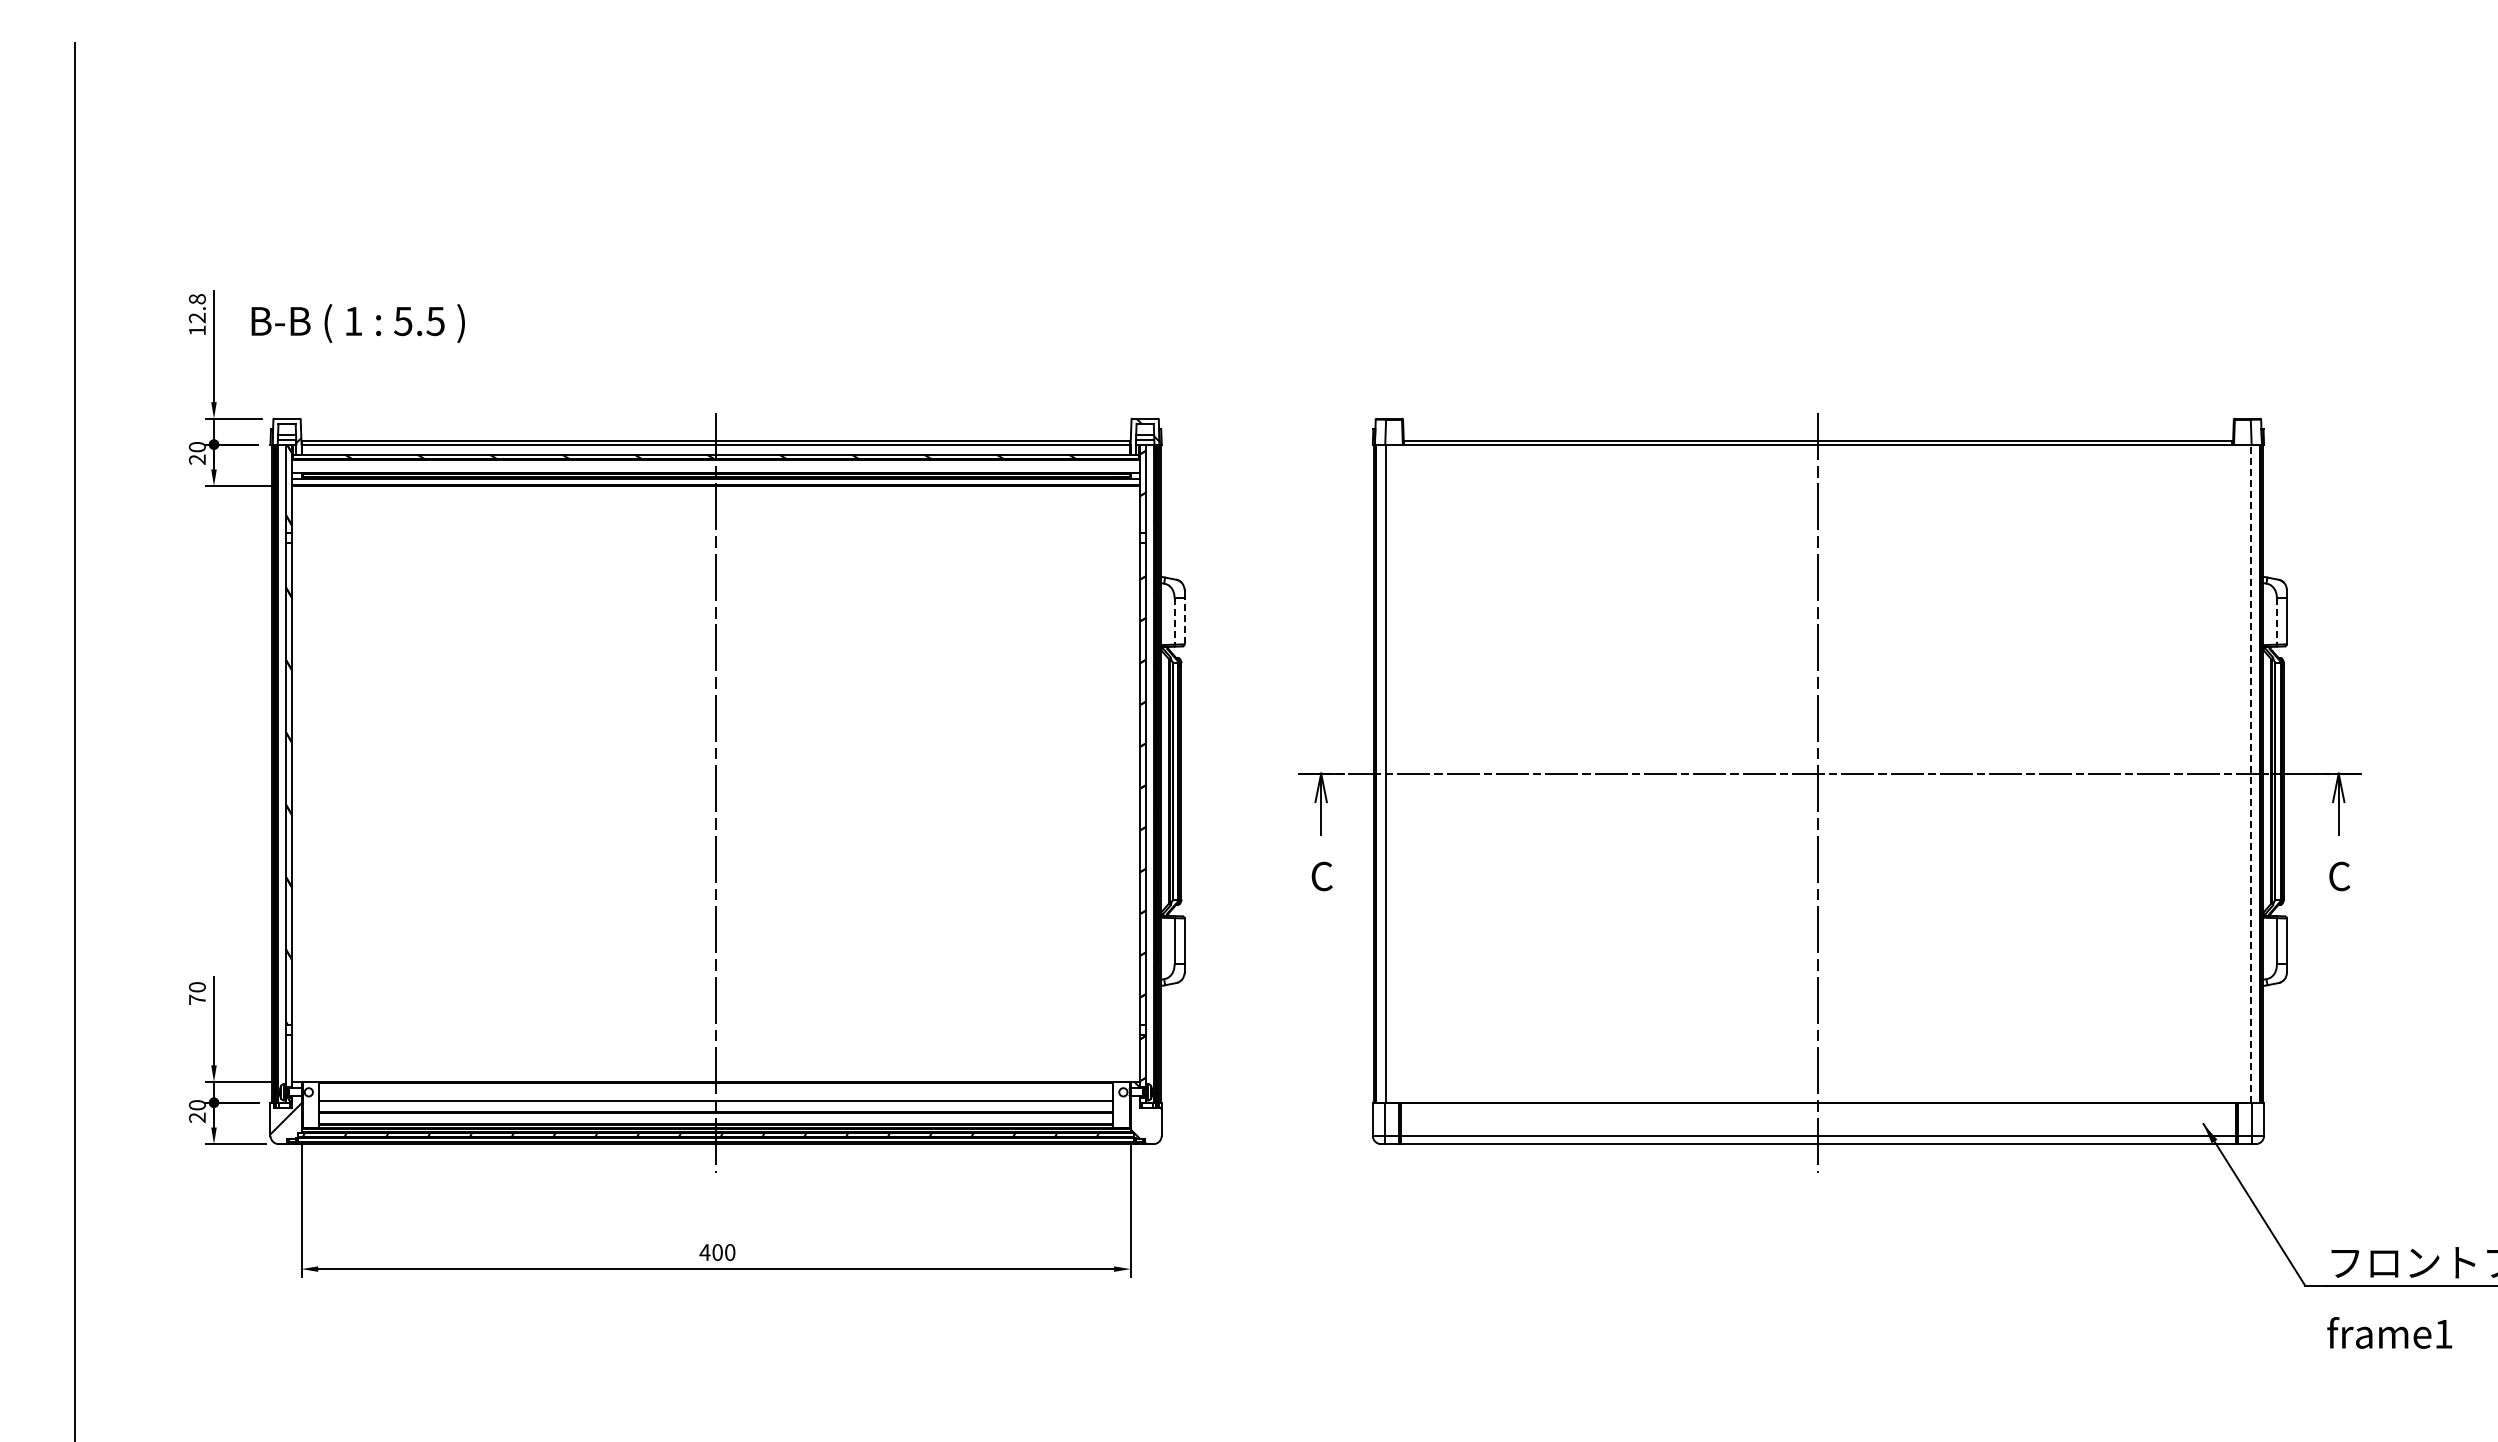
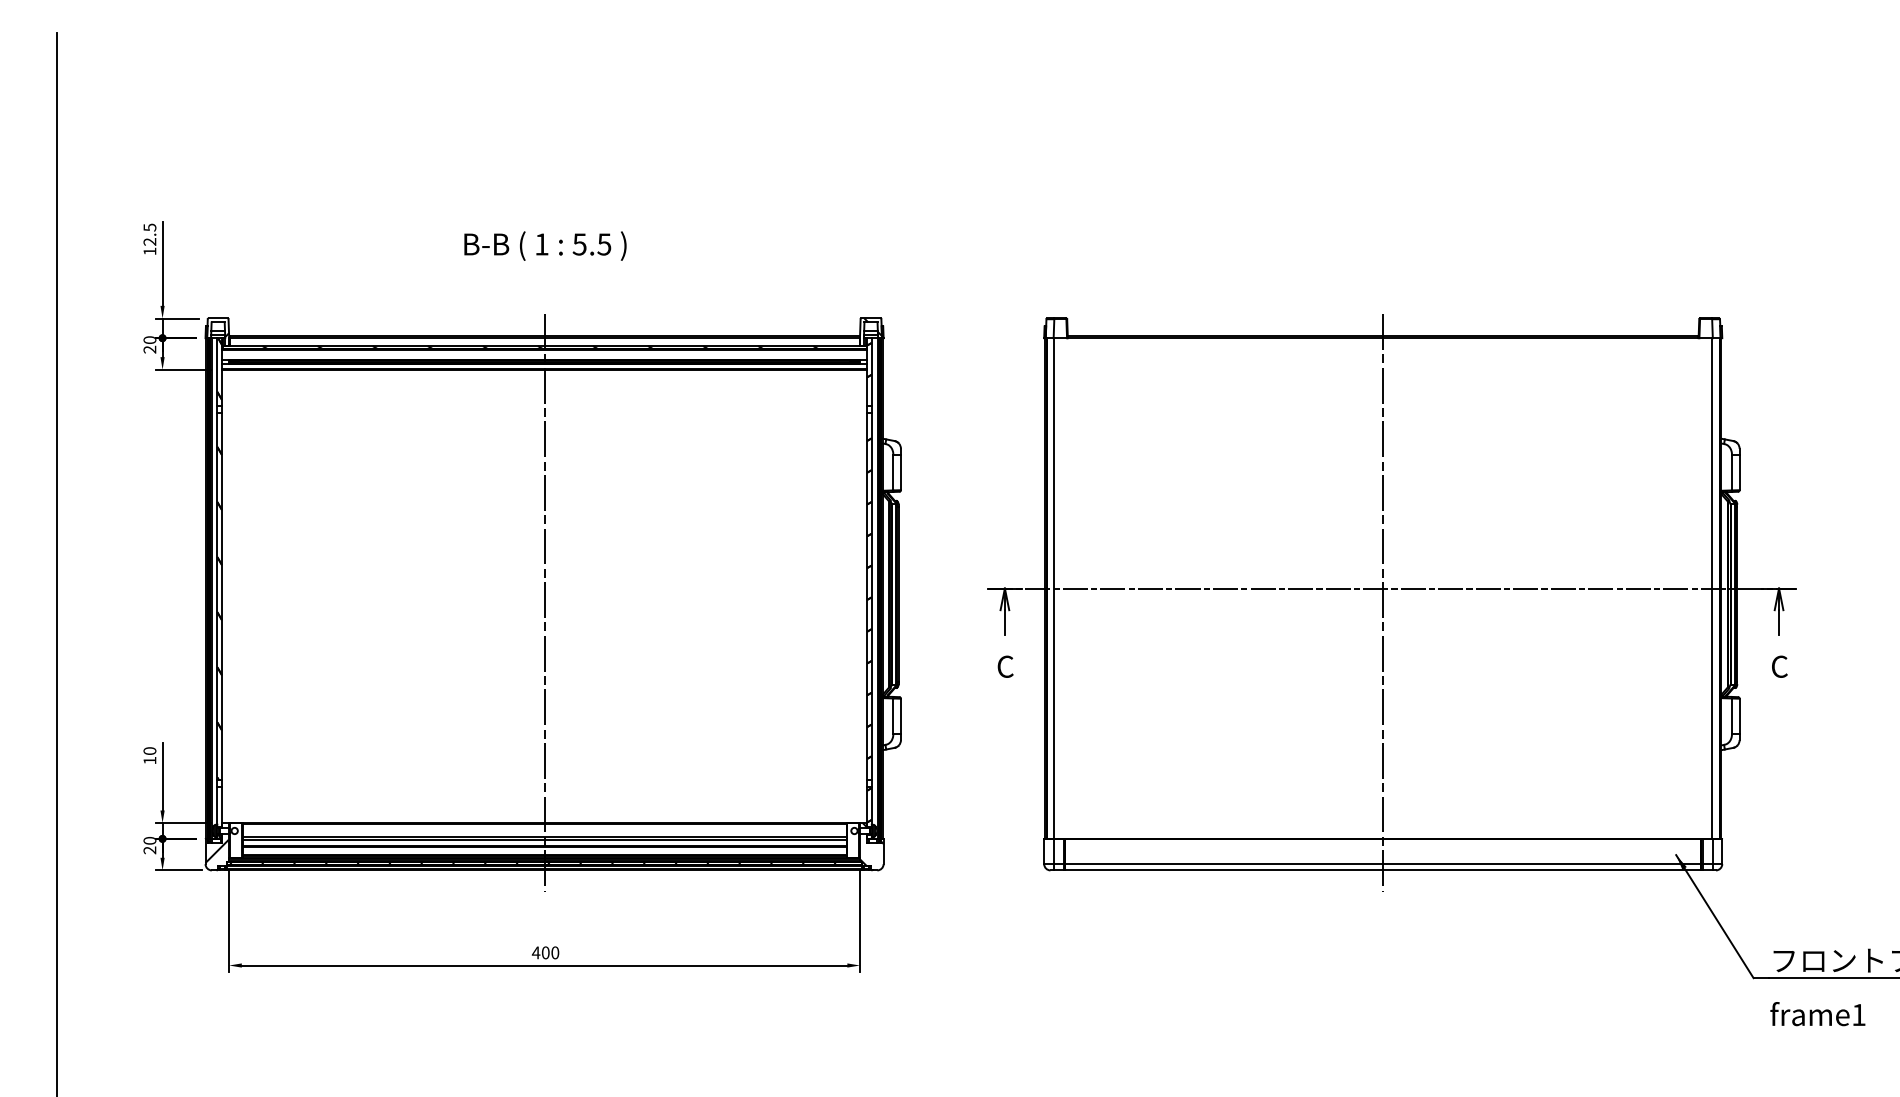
text: (197, 299) -> (150, 227), 12.8 -> 12.5
text: (357, 323) -> (544, 246), moved
line: (1184, 621) -> (900, 472), dashed -> solid
line: (1174, 622) -> (893, 473), dashed -> solid
line: (2276, 622) -> (1731, 473), dashed -> solid
line: (2251, 773) -> (1712, 588), dashed -> solid
text: (197, 999) -> (150, 760), 70 -> 10
line: (716, 1104) -> (544, 840), added

